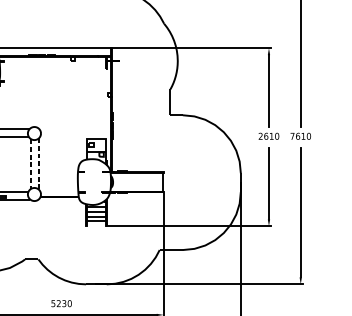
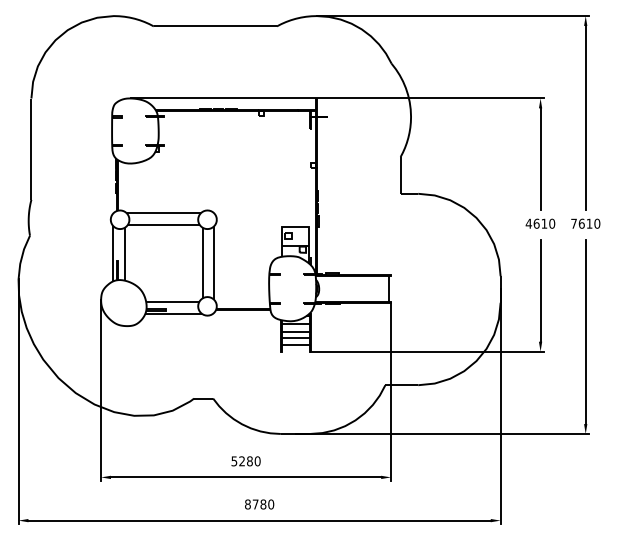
text: (260, 136) -> (528, 223), 2610 -> 4610
line: (30, 164) -> (202, 263), dashed -> solid
line: (39, 164) -> (214, 263), dashed -> solid
text: (64, 303) -> (249, 461), 5230 -> 5280

